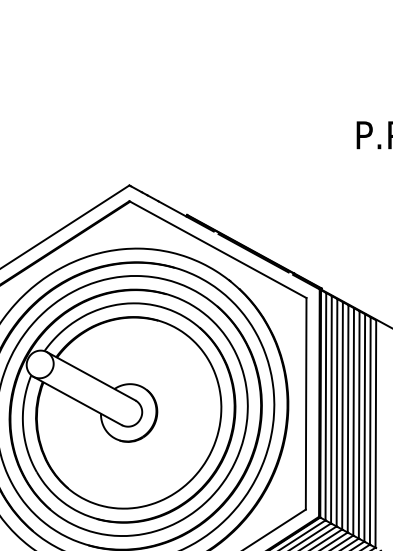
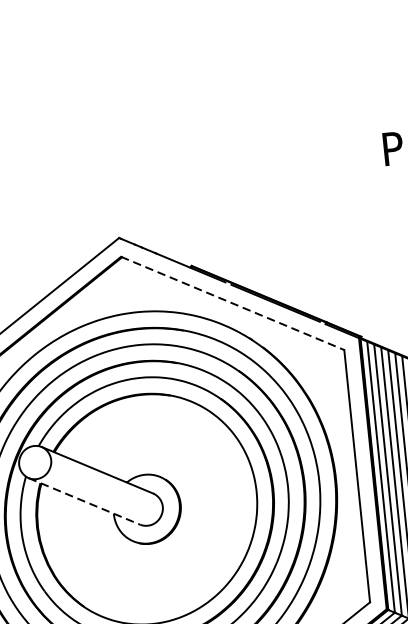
line: (217, 249) -> (232, 303), solid -> dashed
line: (78, 401) -> (85, 501), solid -> dashed

